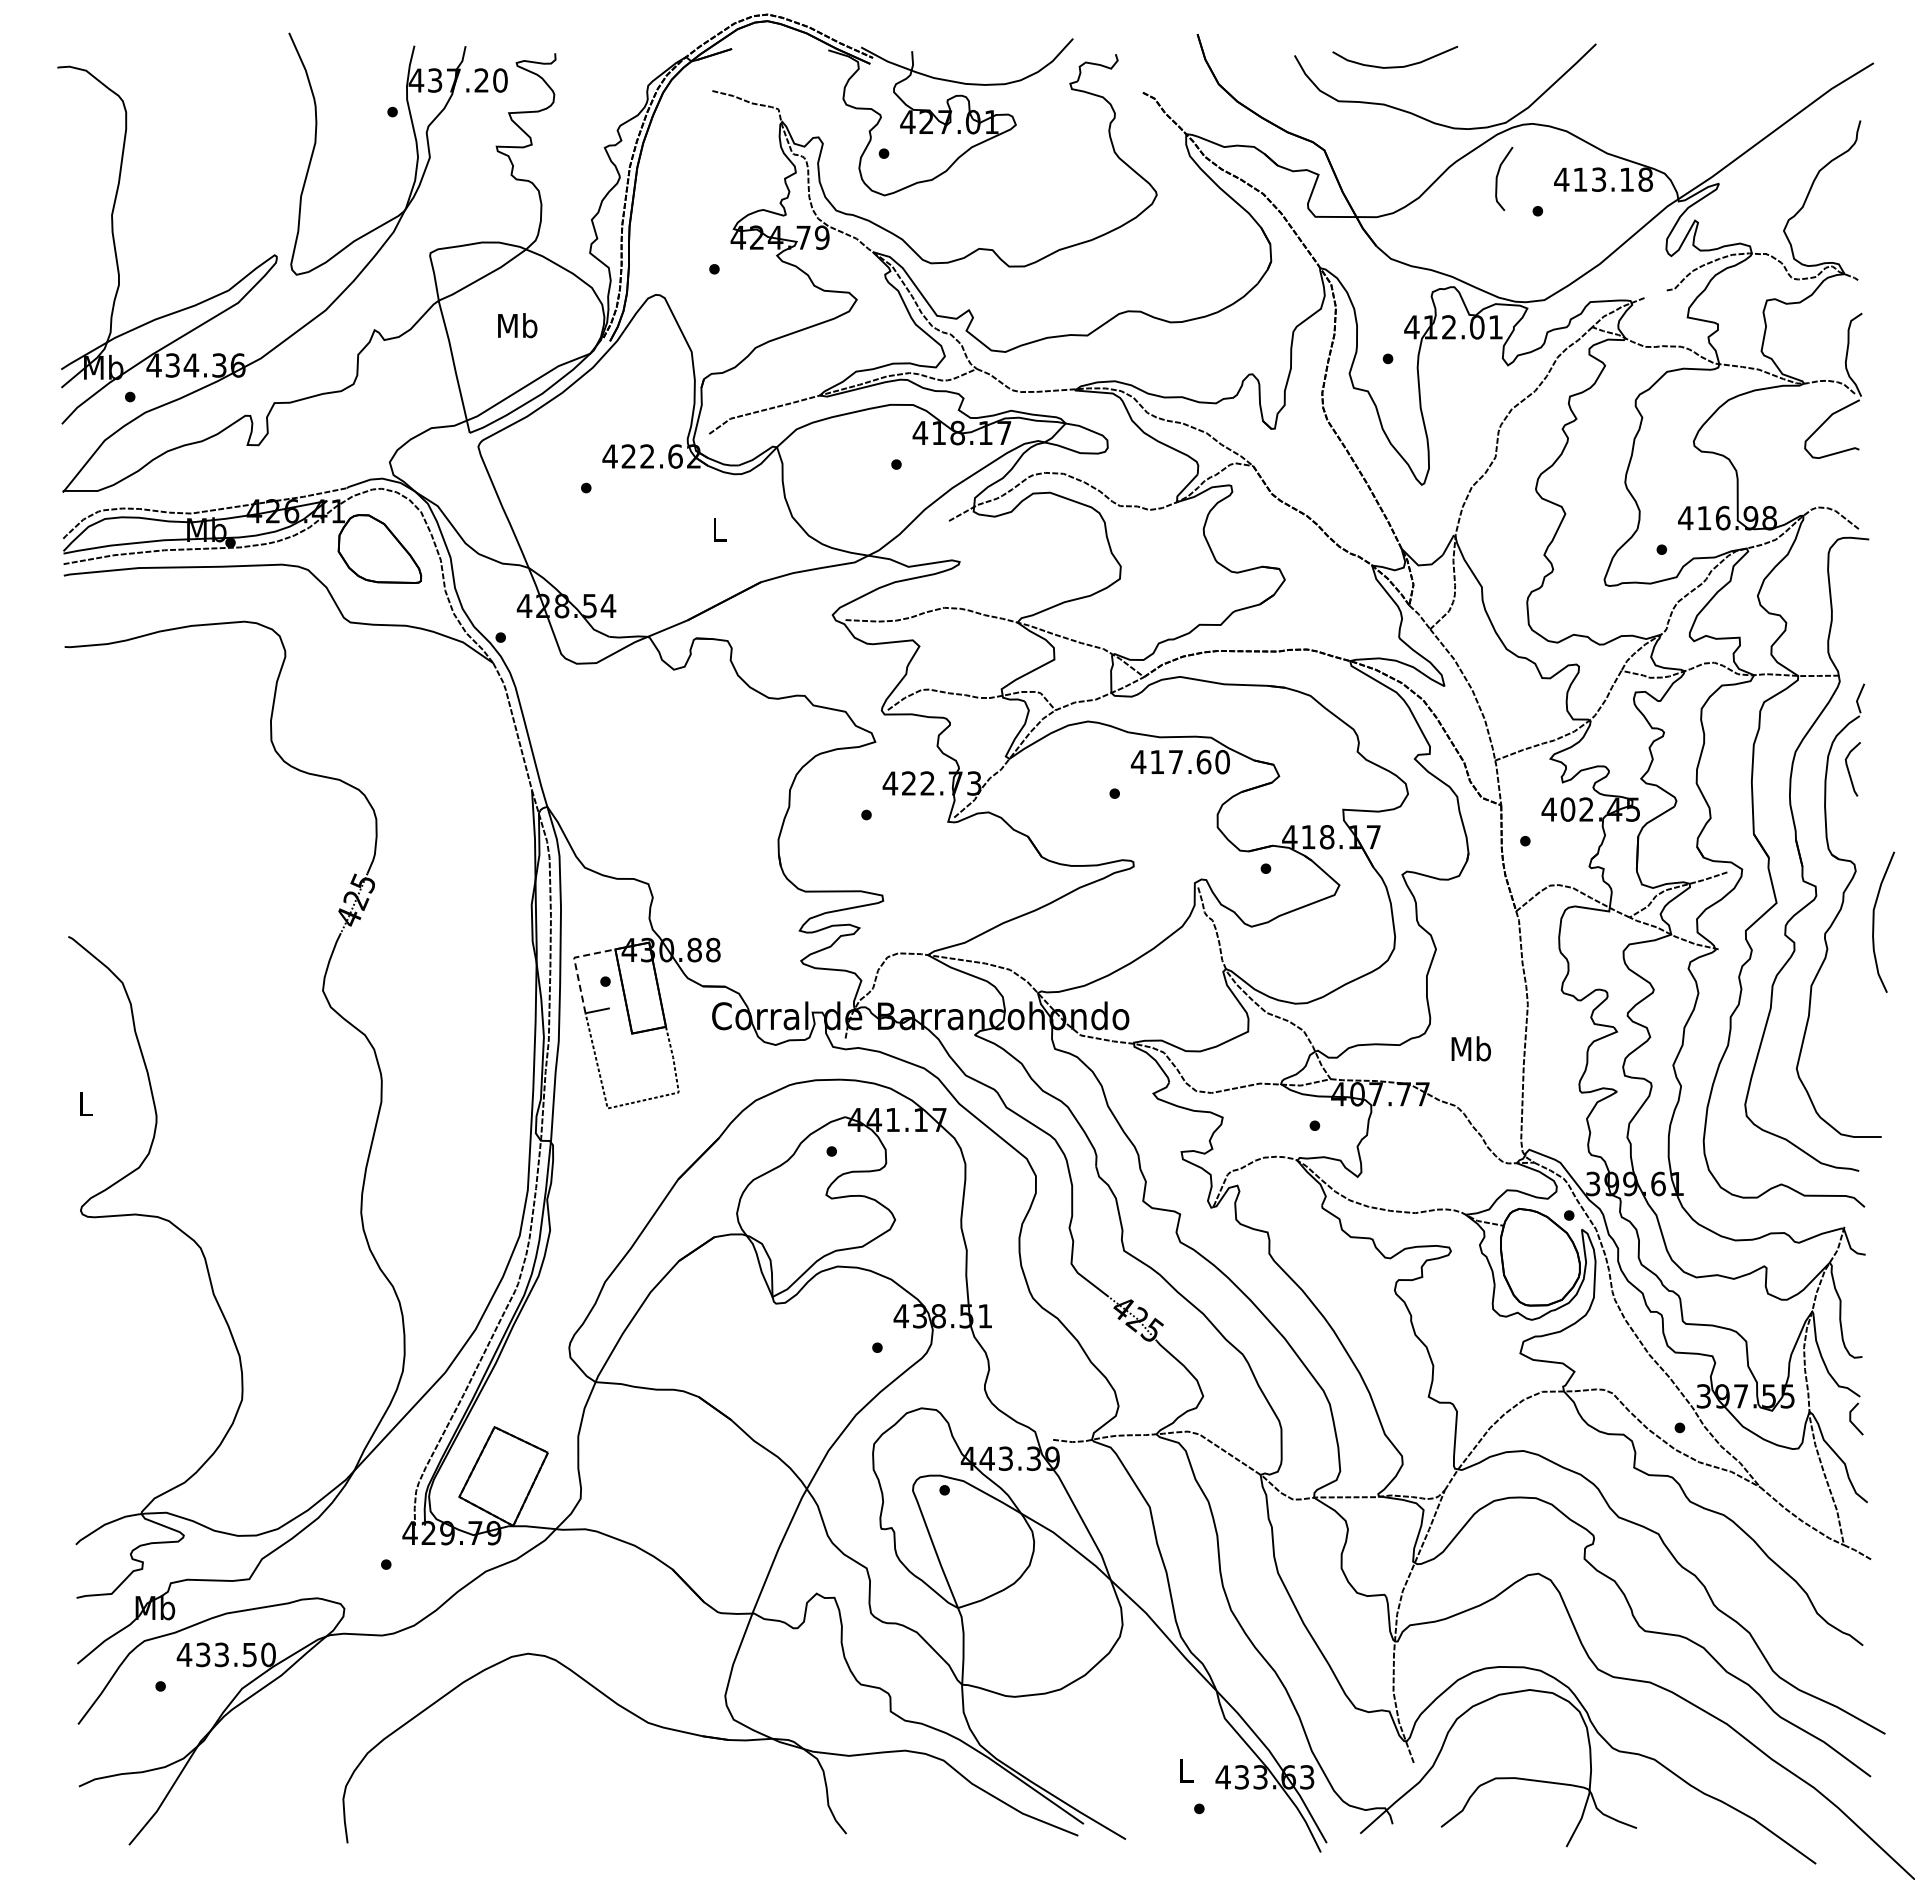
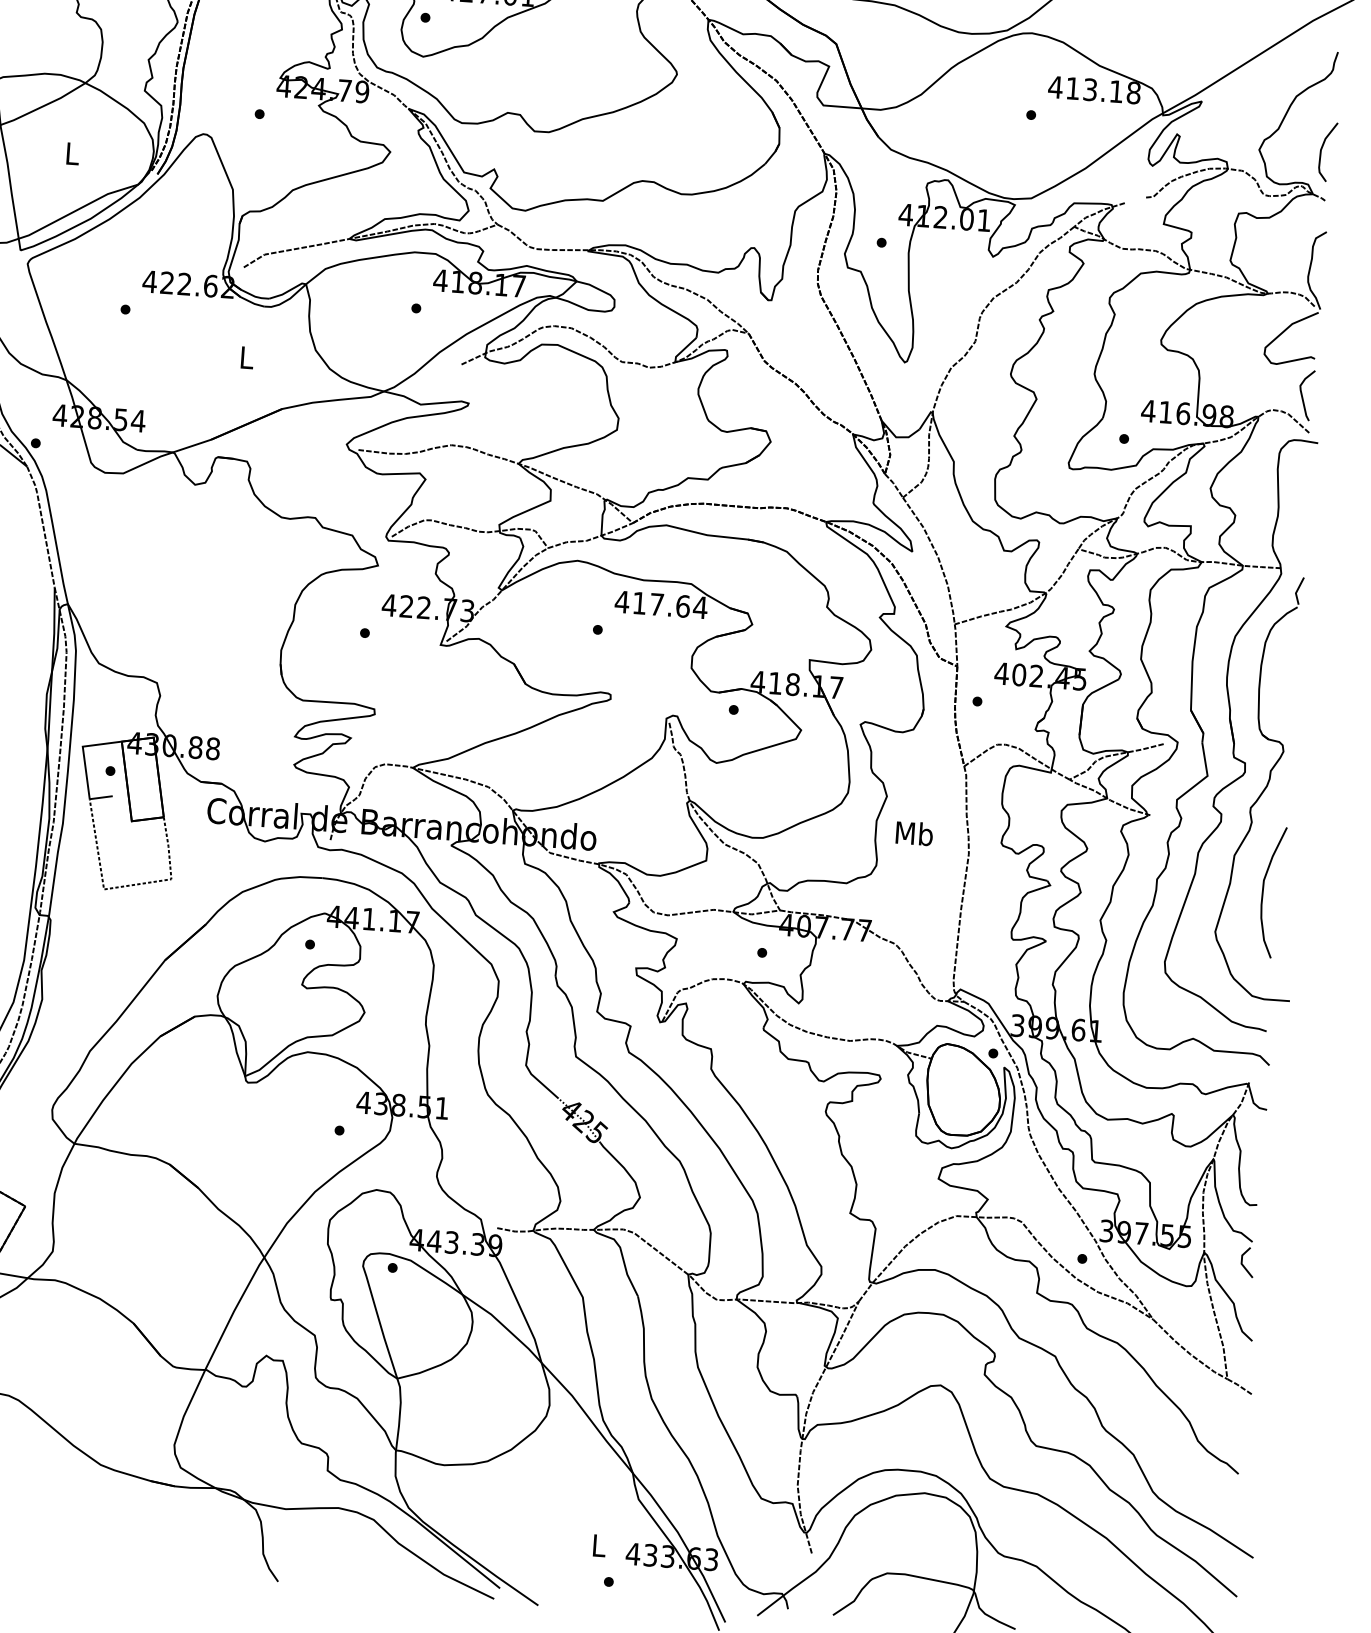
curve: (1498, 175) -> (1322, 148), moved
text: (517, 325) -> (72, 153), Mb -> L
text: (1222, 761) -> (700, 607), 417.60 -> 417.64
curve: (1849, 770) -> (1303, 396), moved
curve: (1874, 921) -> (1263, 891), moved
line: (575, 963) -> (83, 752), dashed -> solid
text: (1470, 1048) -> (913, 833), moved

